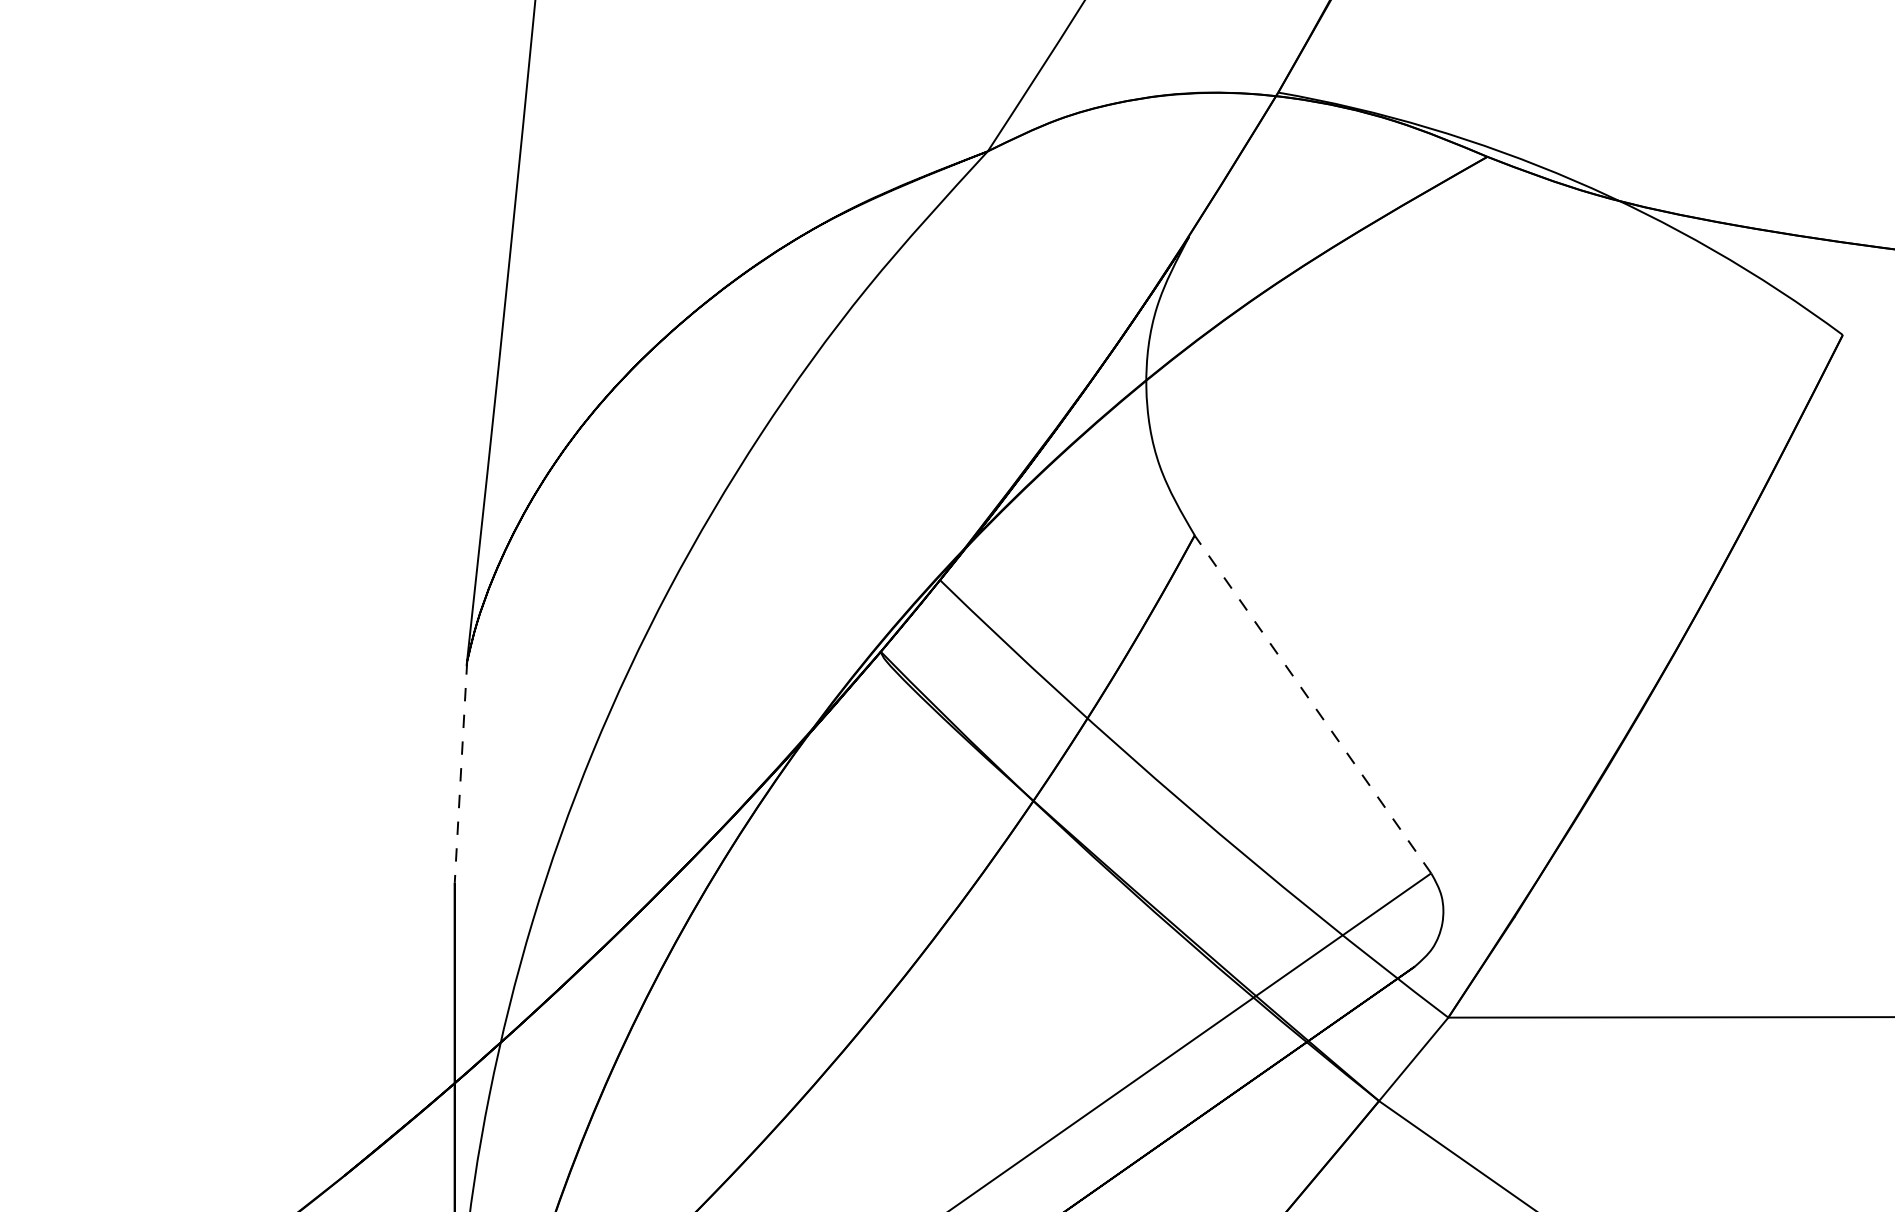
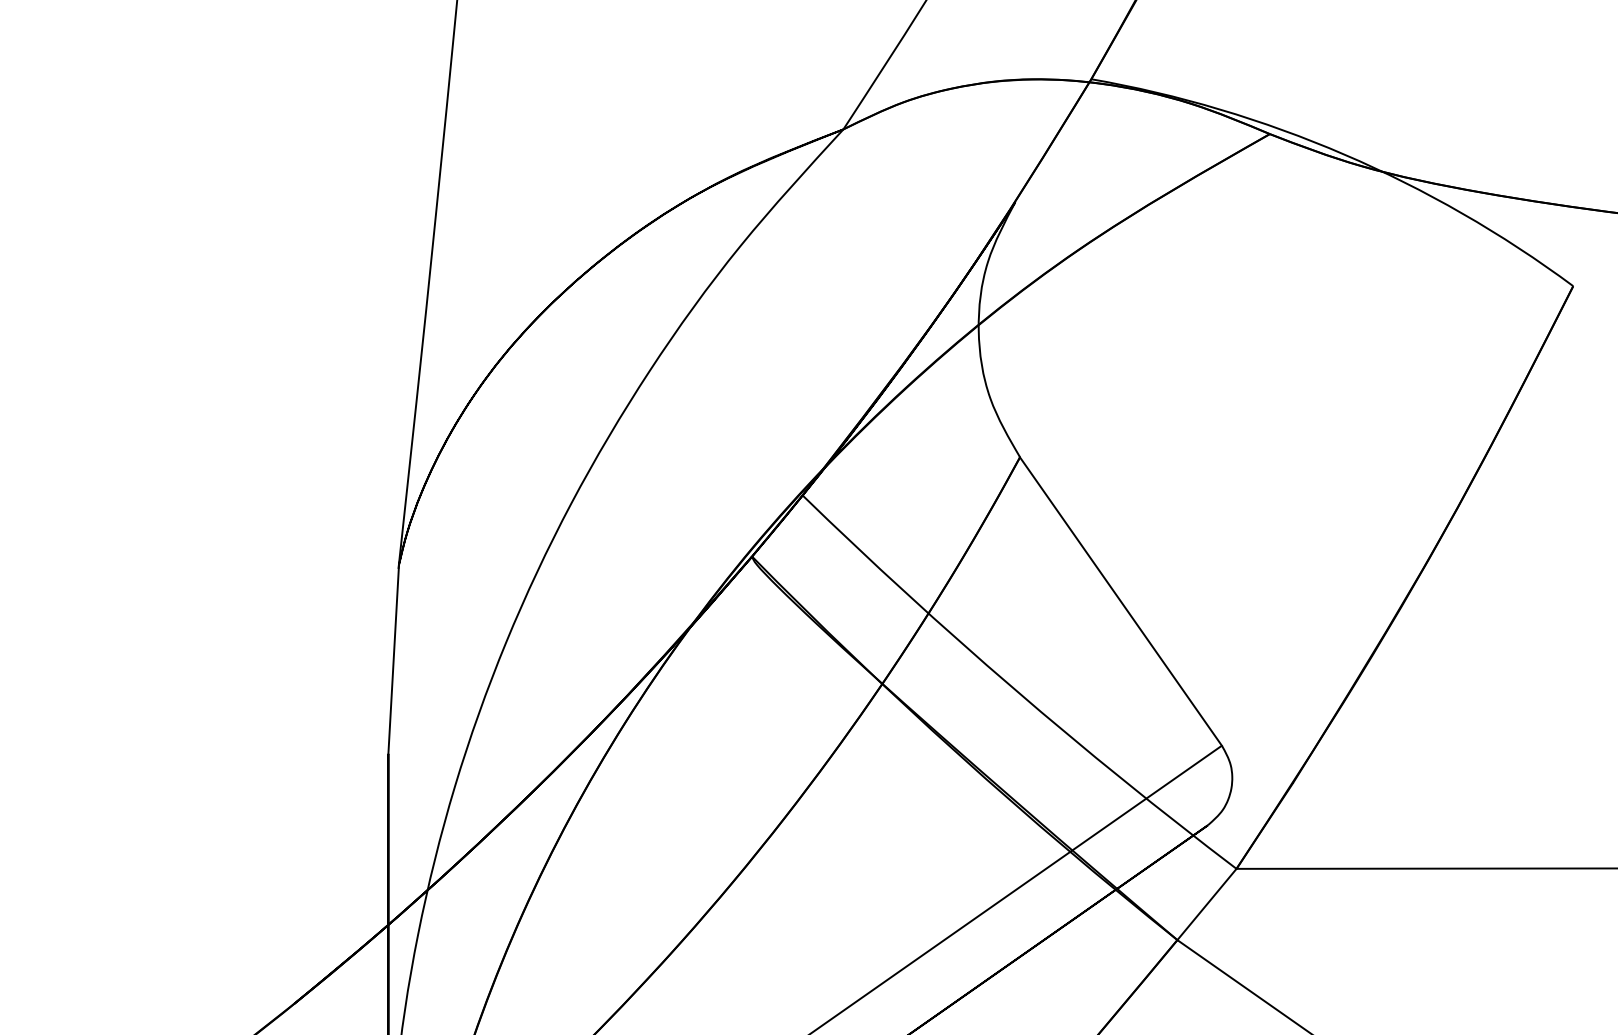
line: (1312, 703) -> (1120, 600), dashed -> solid
line: (461, 772) -> (394, 659), dashed -> solid

